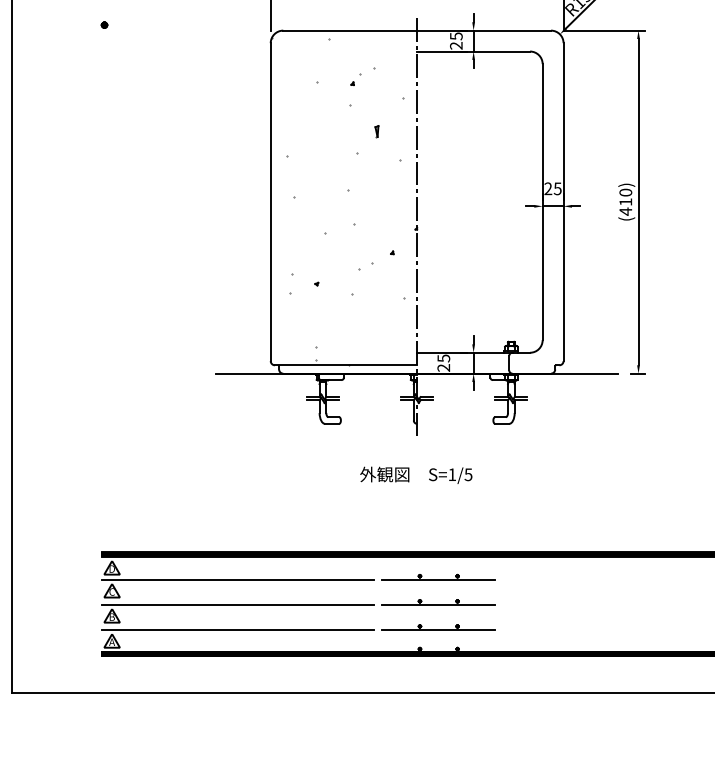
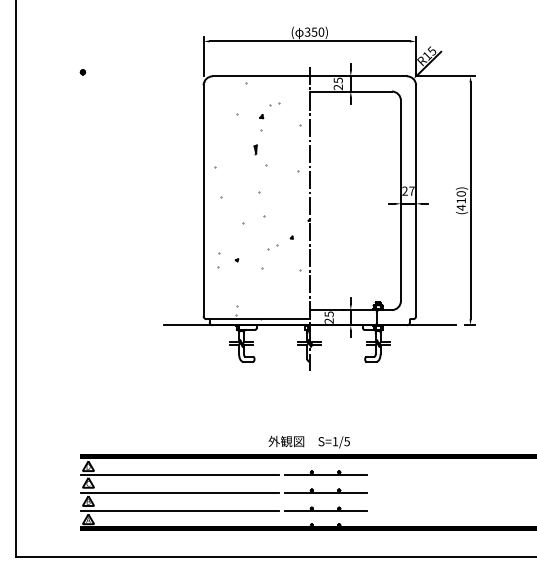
part: (356, 79) -> (265, 111), size x1.6
part: (376, 131) -> (255, 149), moved
text: (557, 187) -> (411, 190), 25 -> 27
text: (415, 475) -> (308, 442), moved

